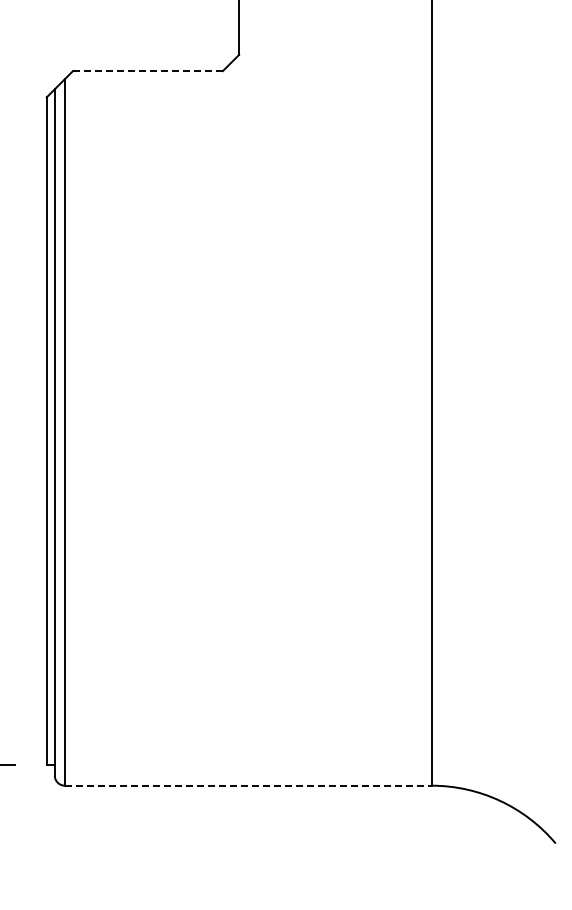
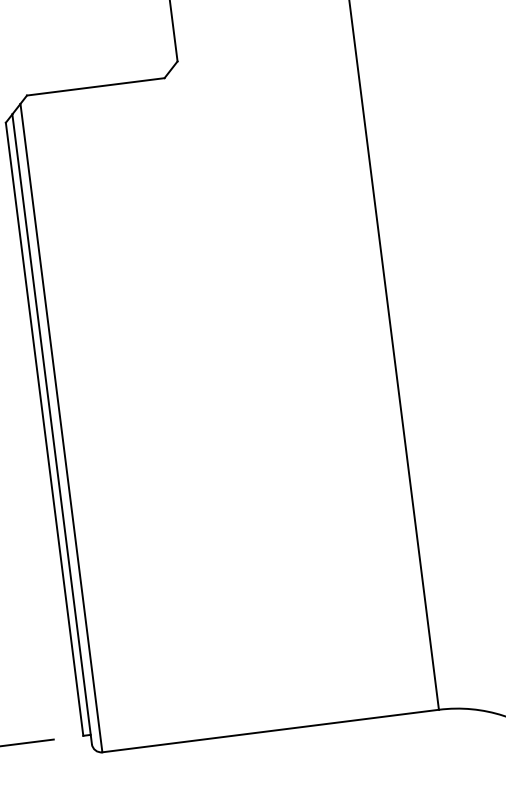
line: (147, 71) -> (95, 87), dashed -> solid
line: (248, 785) -> (270, 730), dashed -> solid

